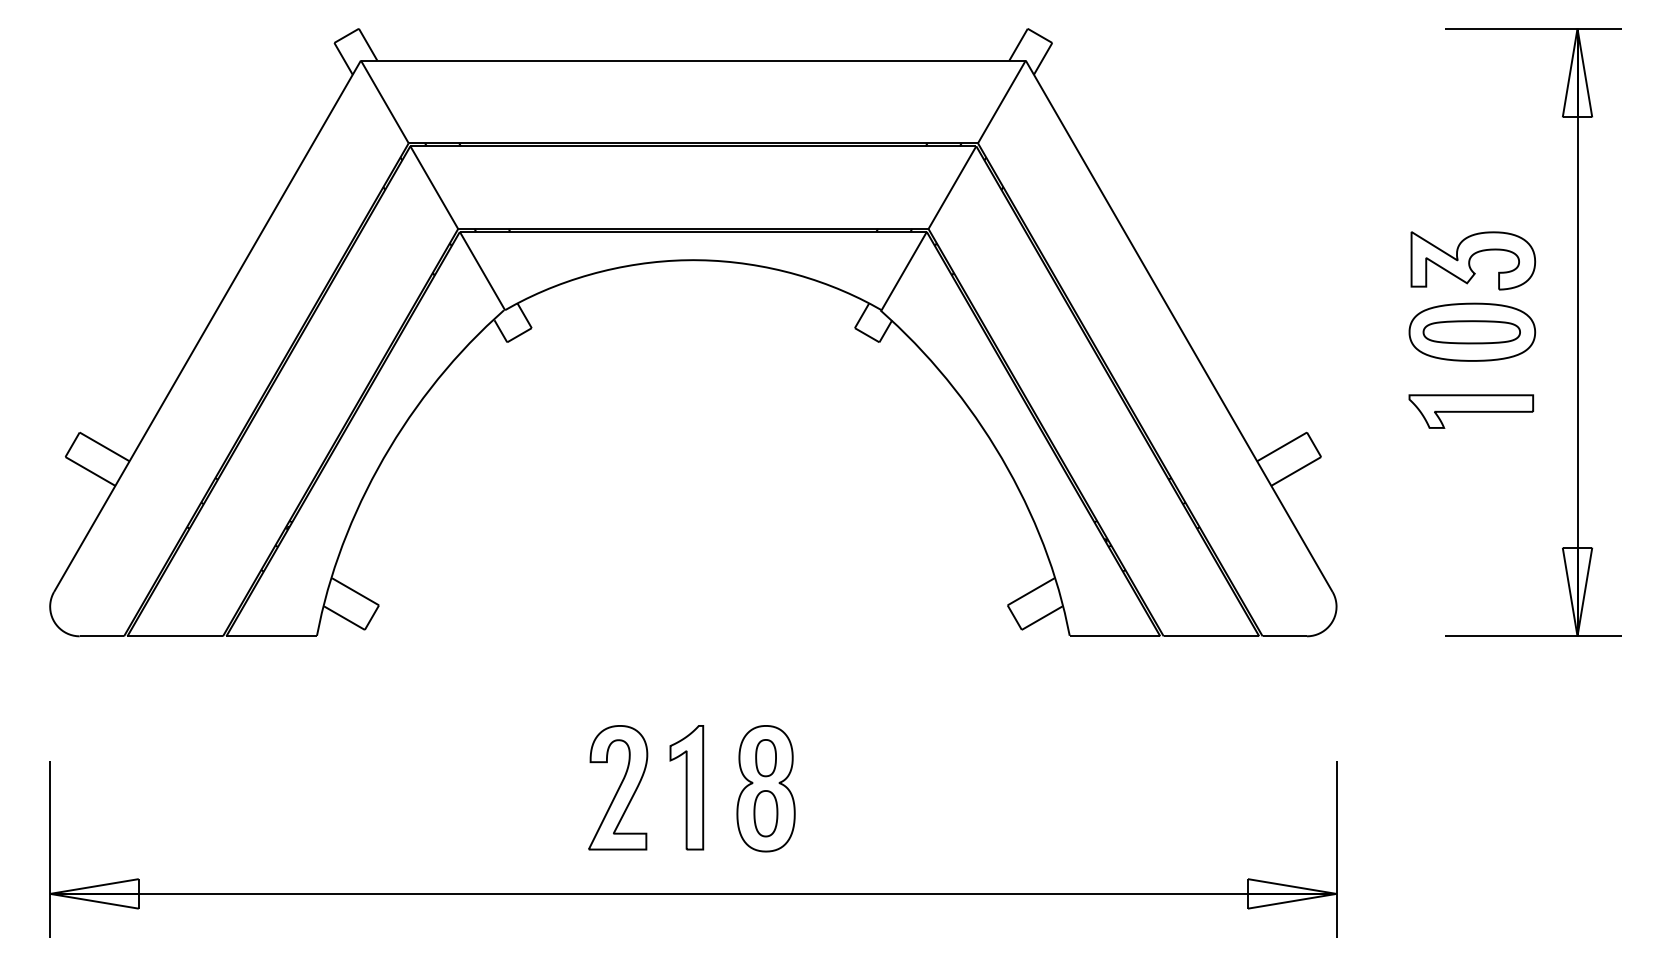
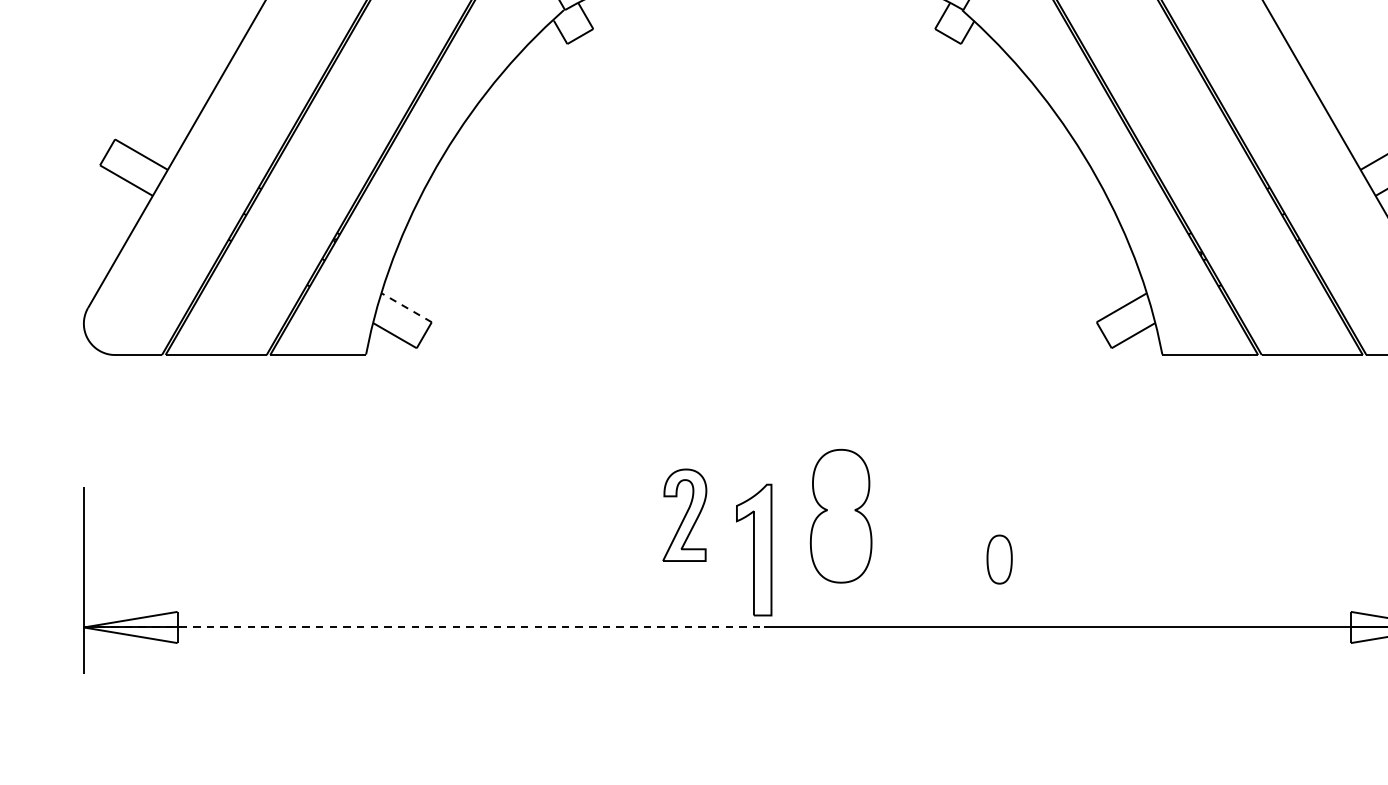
line: (355, 591) -> (406, 307), solid -> dashed
part: (765, 758) -> (840, 484), removed
part: (618, 787) -> (685, 514), size x0.7
part: (686, 787) -> (753, 549), moved
part: (765, 813) -> (999, 559), moved
line: (371, 893) -> (423, 627), solid -> dashed

